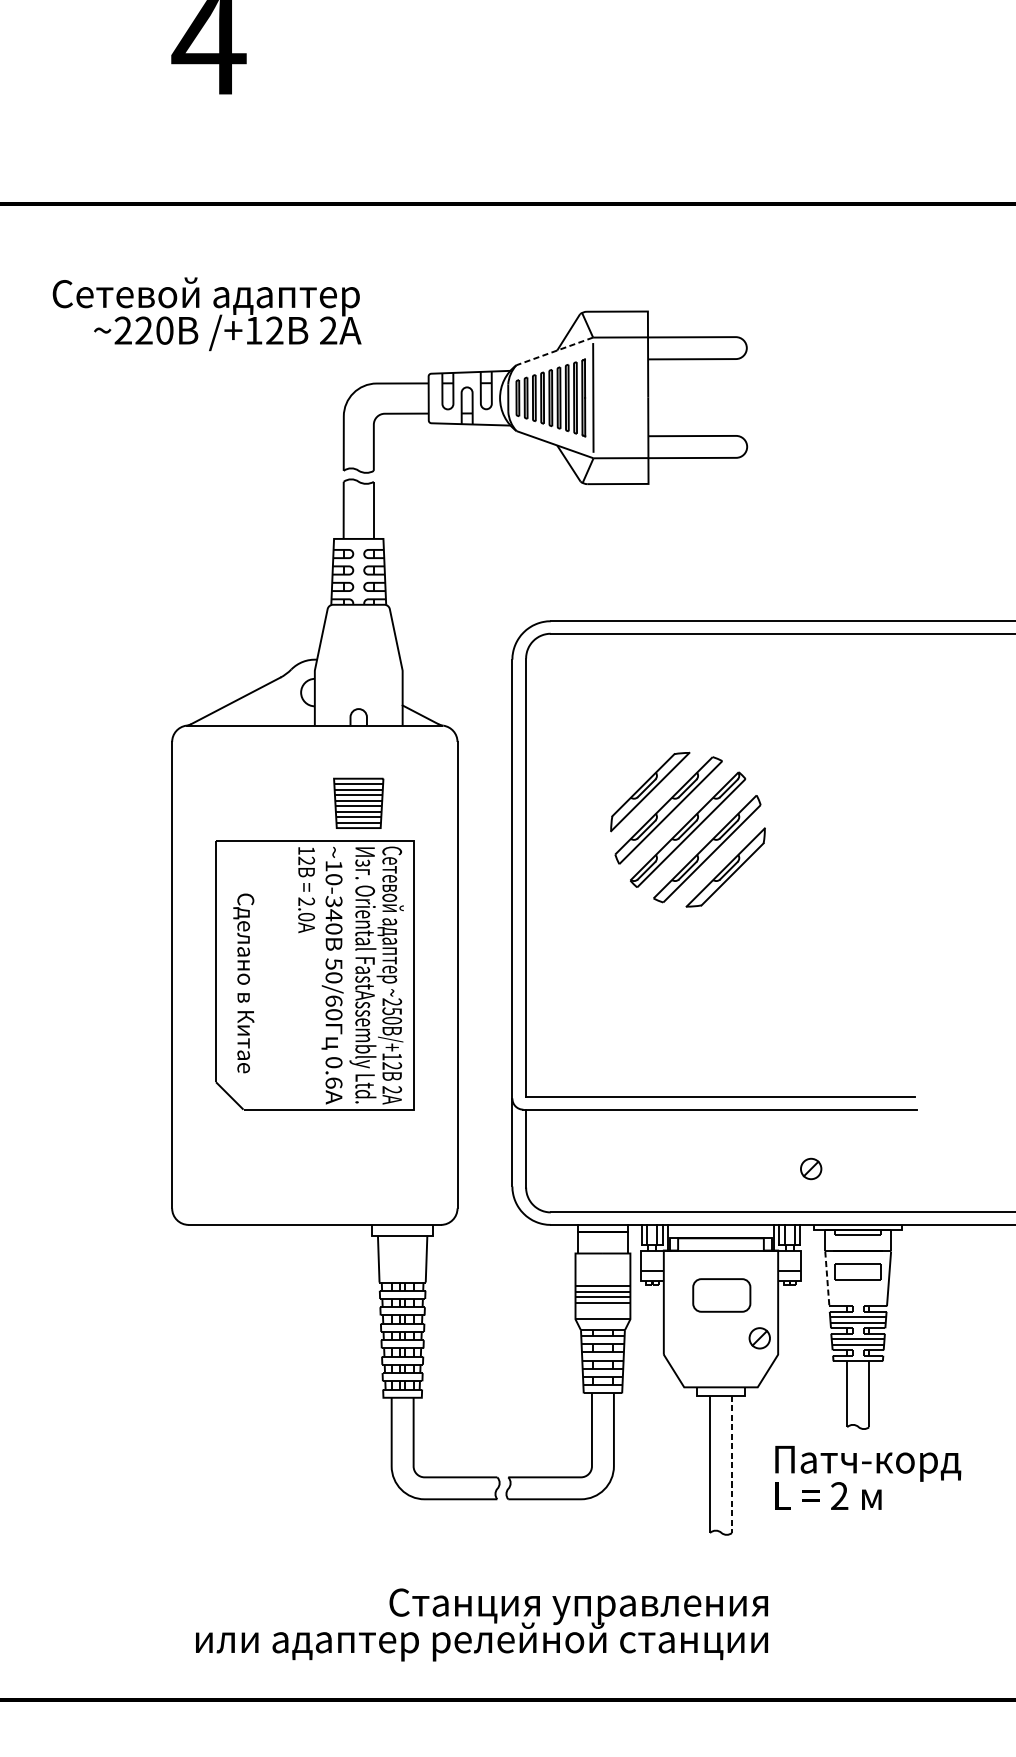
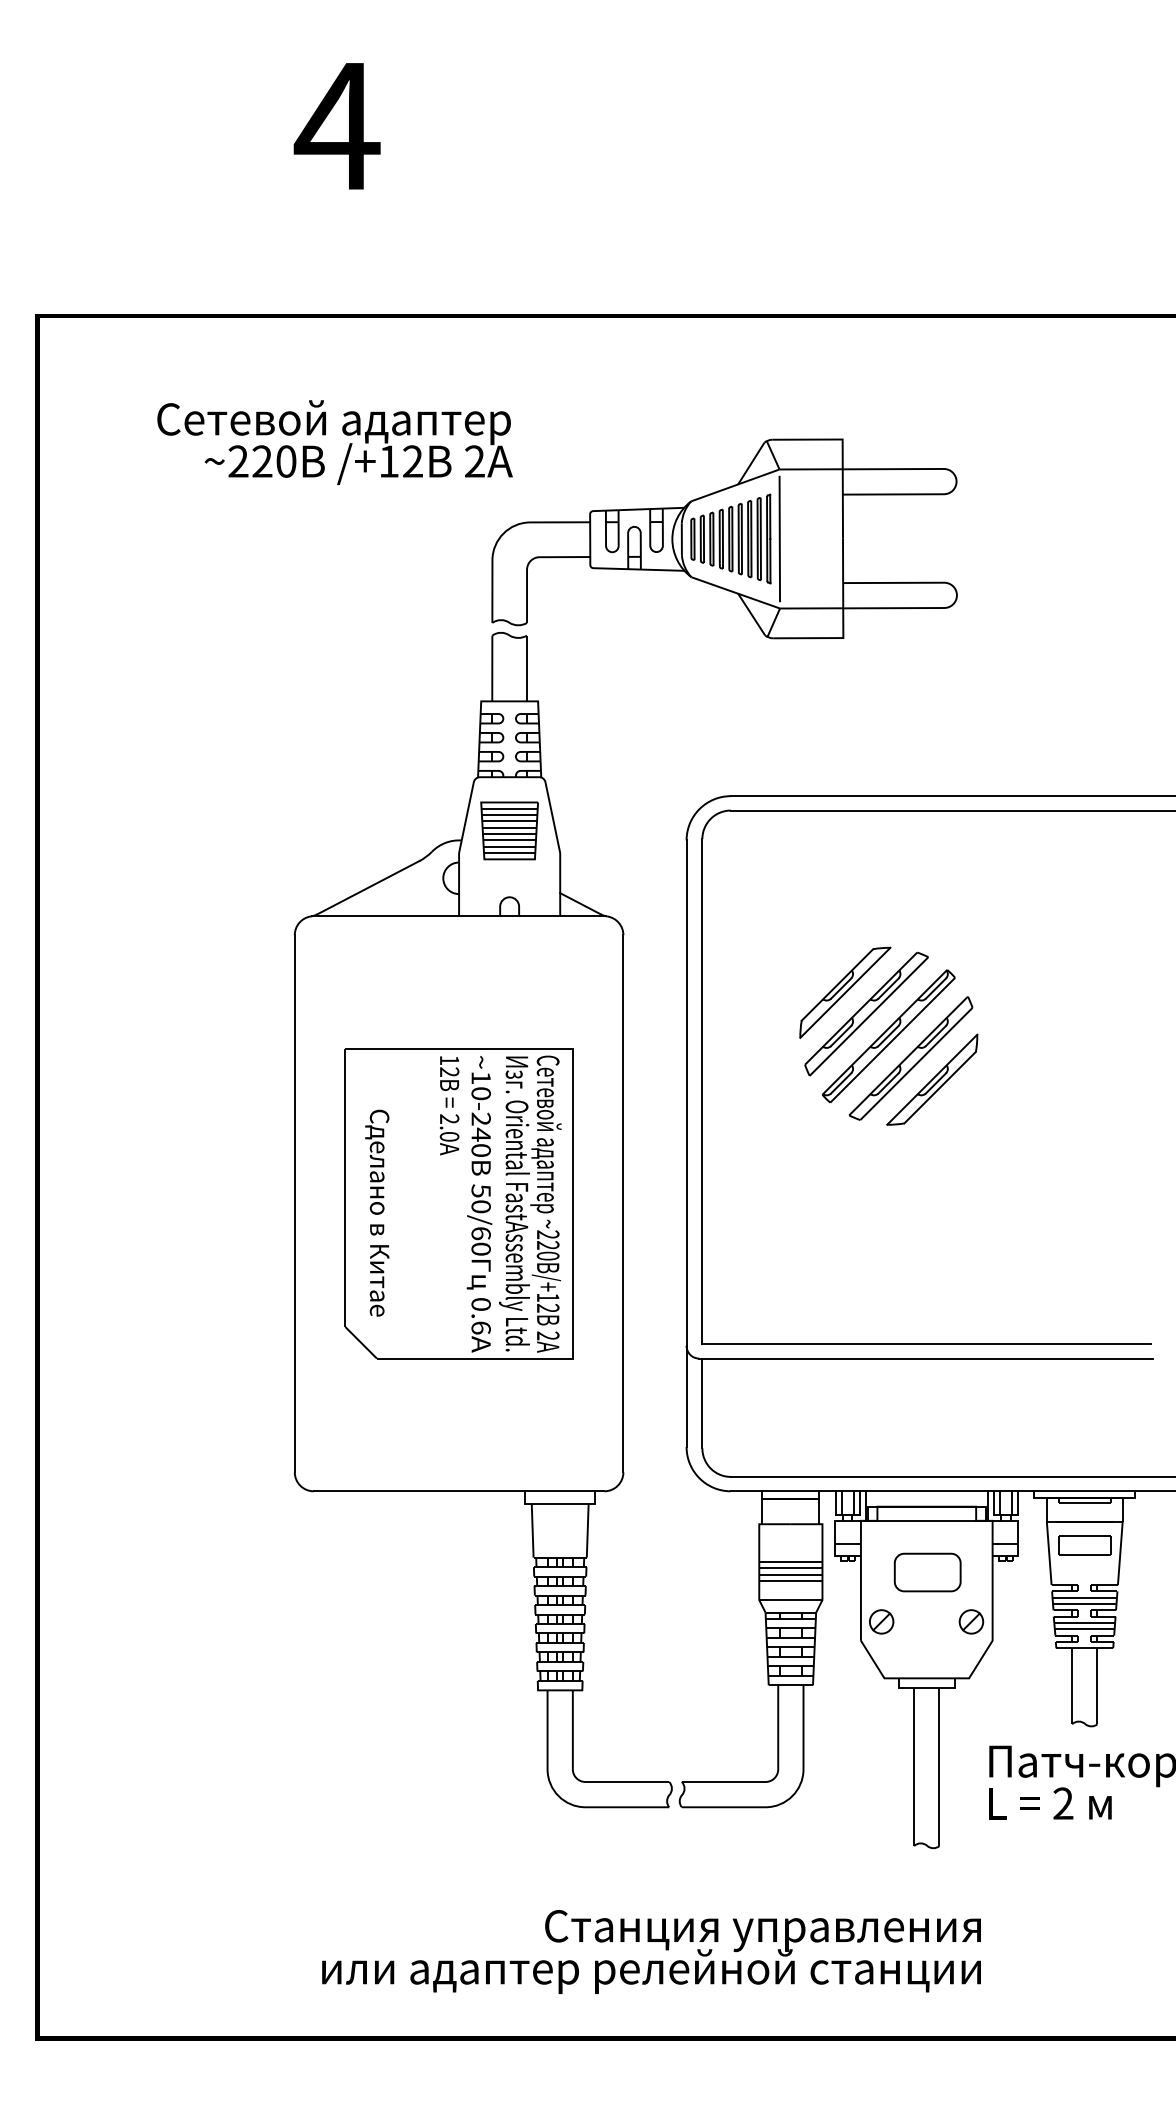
line: (554, 351) -> (735, 485), dashed -> solid
part: (358, 803) -> (509, 830), moved
text: (333, 901) -> (480, 1118), ~10-340 -> ~10-240
text: (391, 1010) -> (547, 1244), ~250 -> ~220
part: (811, 1168) -> (881, 1621), moved
line: (827, 1278) -> (1049, 1553), dashed -> solid
line: (732, 1464) -> (939, 1767), dashed -> solid

